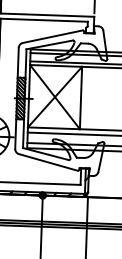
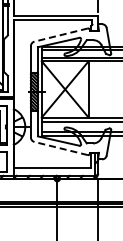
line: (51, 37) -> (60, 35), solid -> dashed
line: (47, 162) -> (60, 148), solid -> dashed

